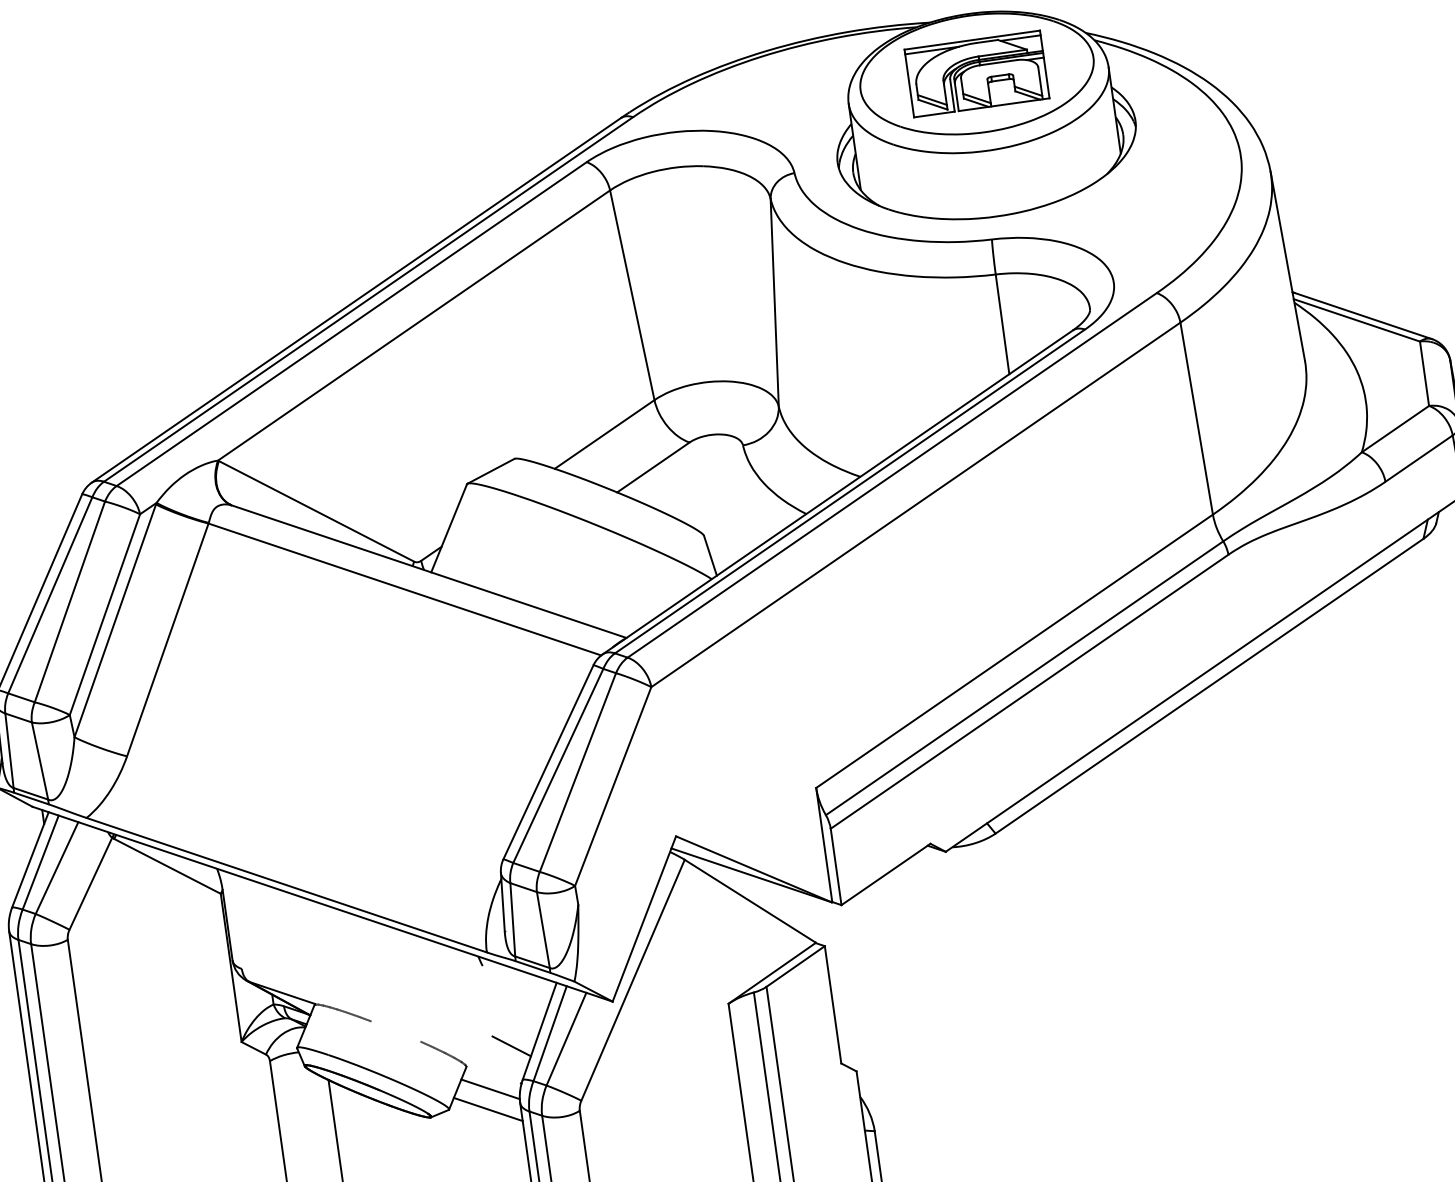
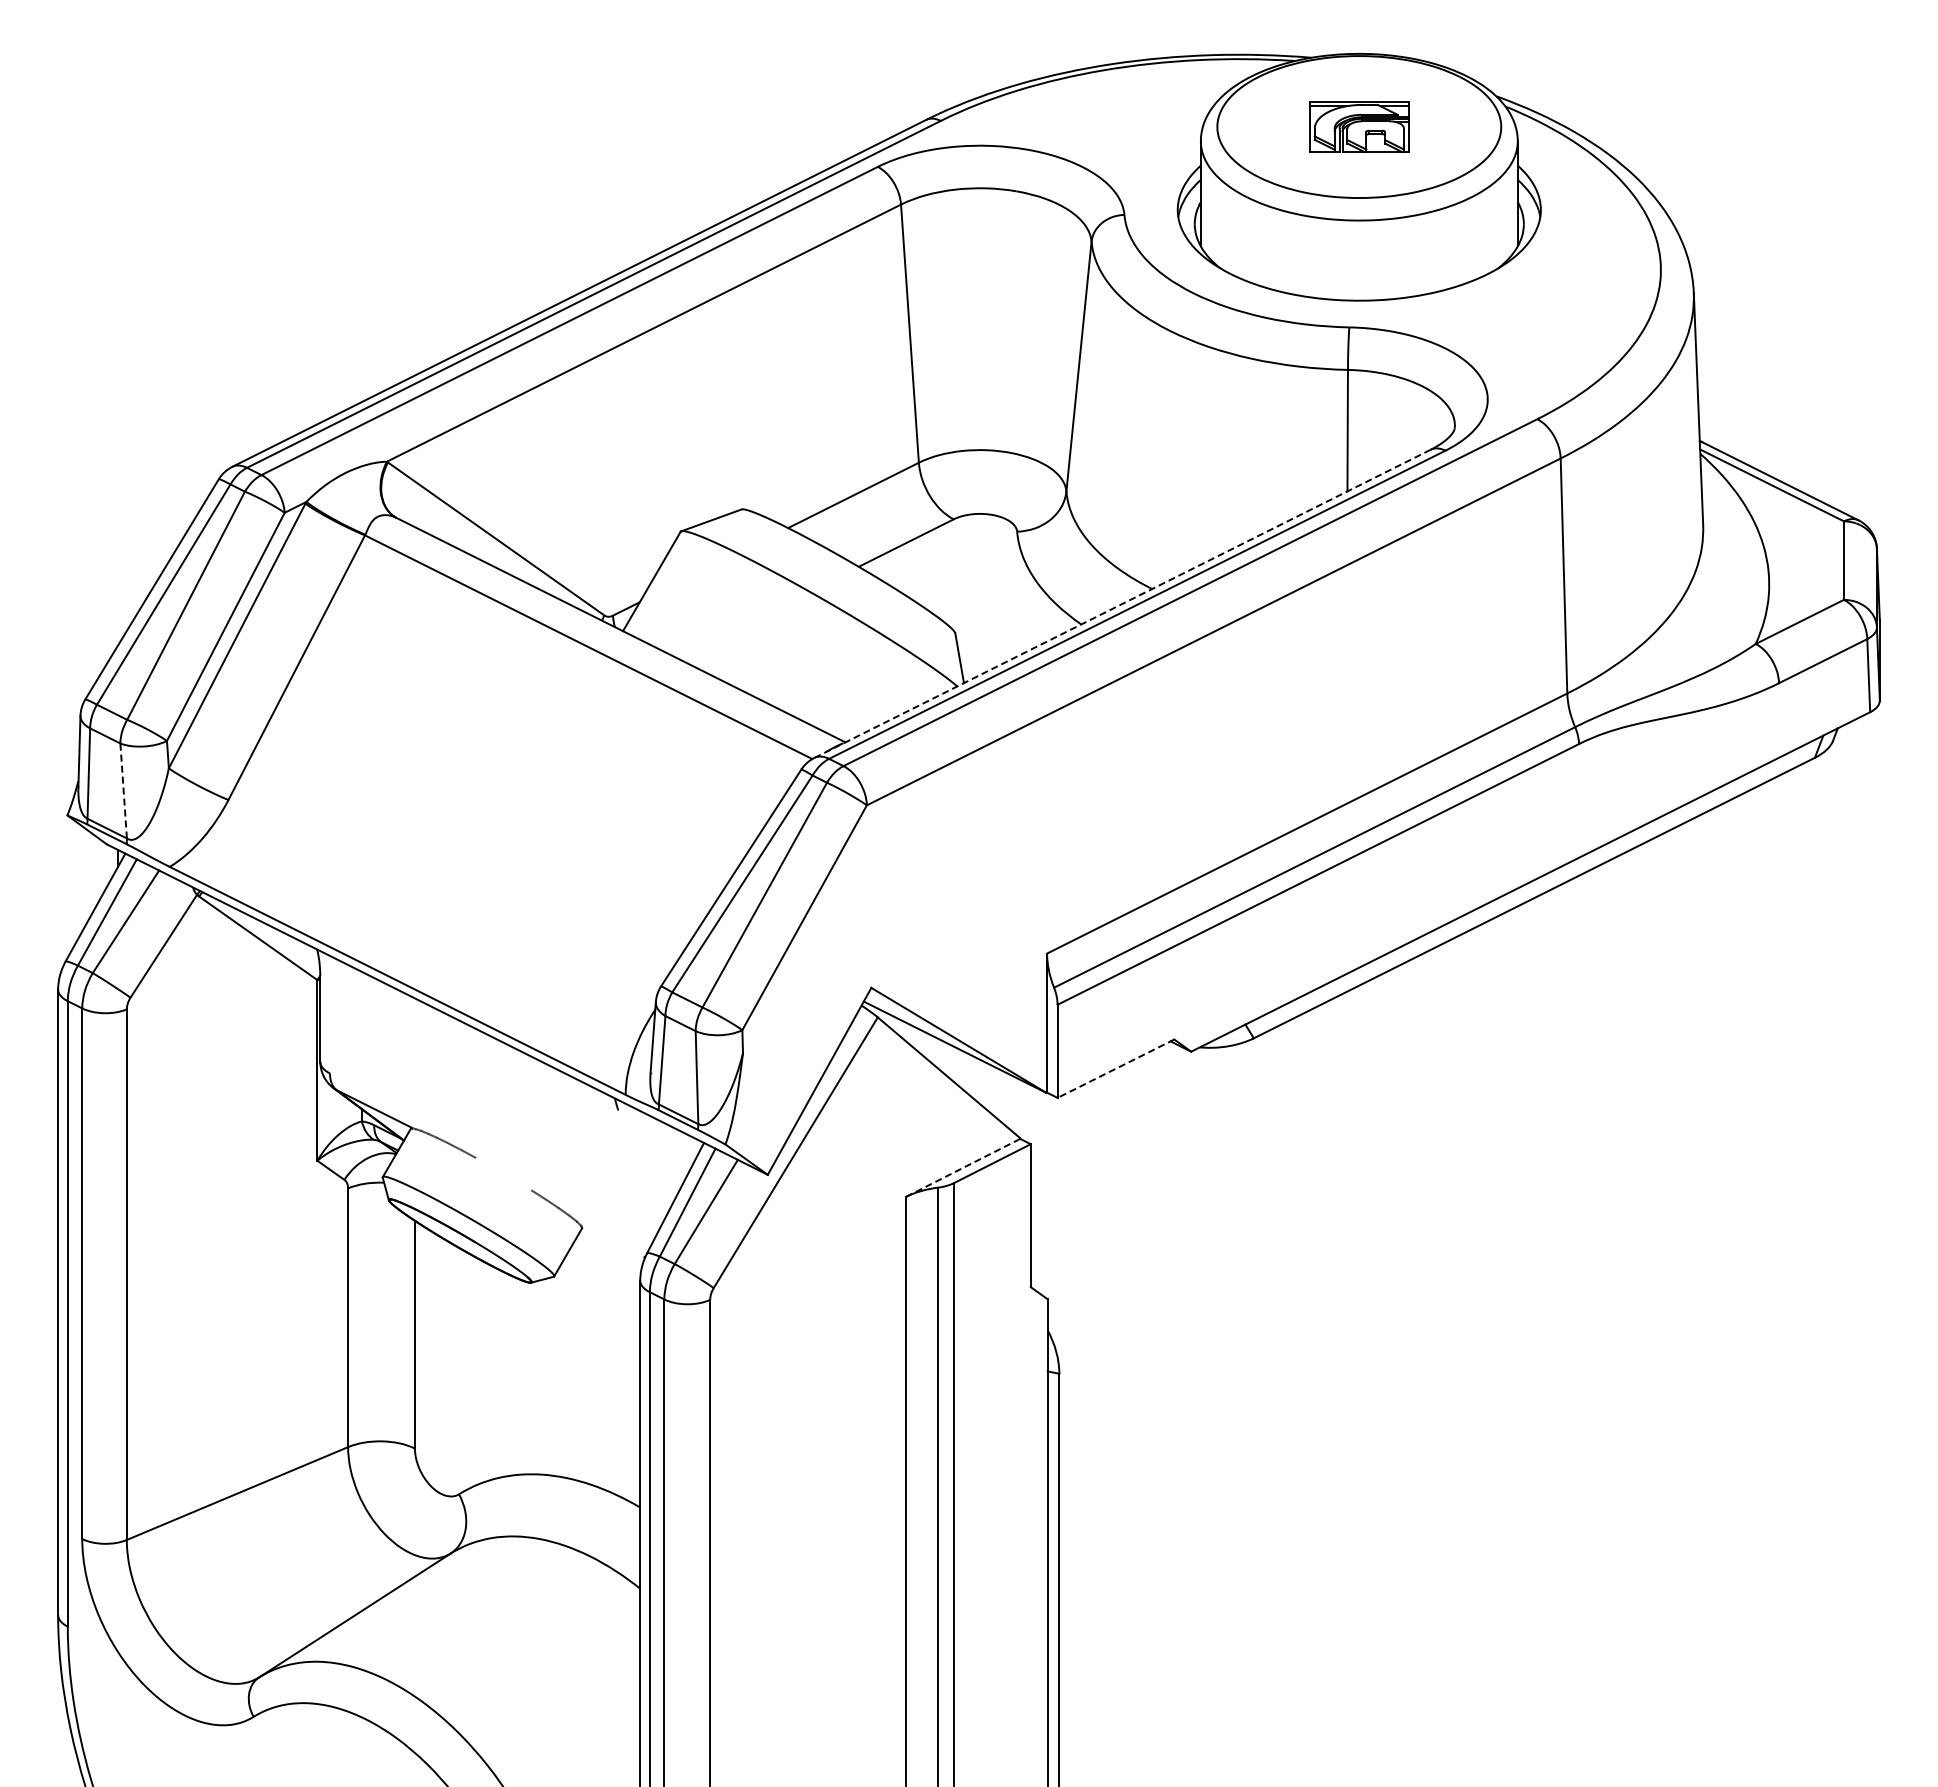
part: (977, 74) -> (1359, 127), size x0.6
line: (837, 492) -> (1122, 603), solid -> dashed
line: (39, 760) -> (123, 790), solid -> dashed
line: (885, 874) -> (1115, 1068), solid -> dashed
line: (772, 973) -> (963, 1167), solid -> dashed
line: (511, 1046) -> (639, 1211), removed
line: (489, 1088) -> (606, 1258), removed
line: (487, 1109) -> (600, 1282), removed

